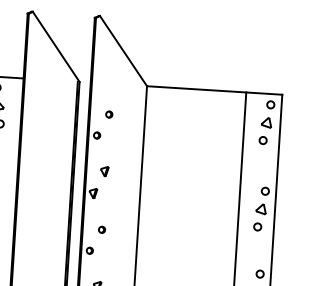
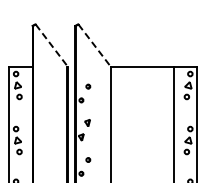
line: (55, 46) -> (51, 45), solid -> dashed
line: (123, 50) -> (94, 45), solid -> dashed

